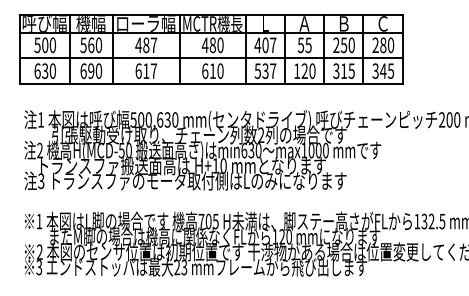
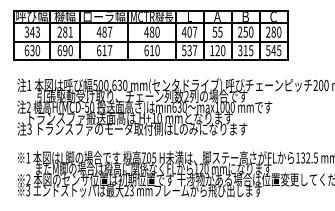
text: (45, 44) -> (32, 31), 500 -> 343
text: (90, 44) -> (64, 31), 560 -> 281
text: (375, 70) -> (268, 50), 345 -> 545

